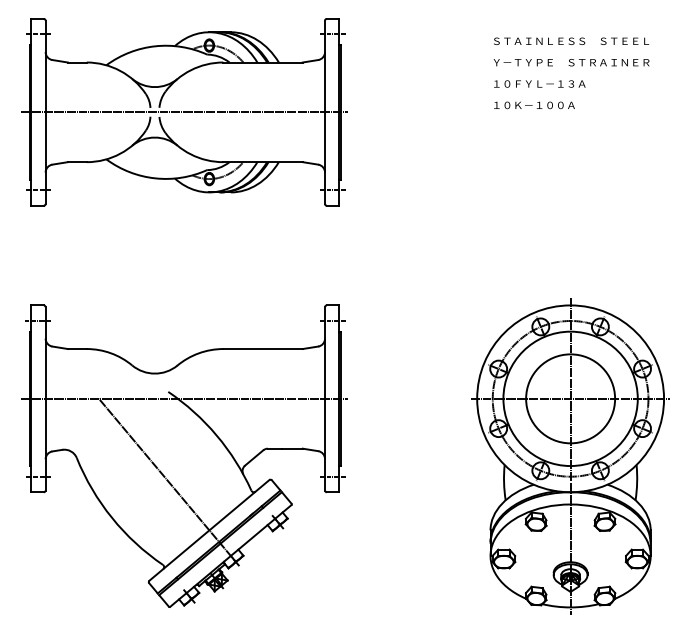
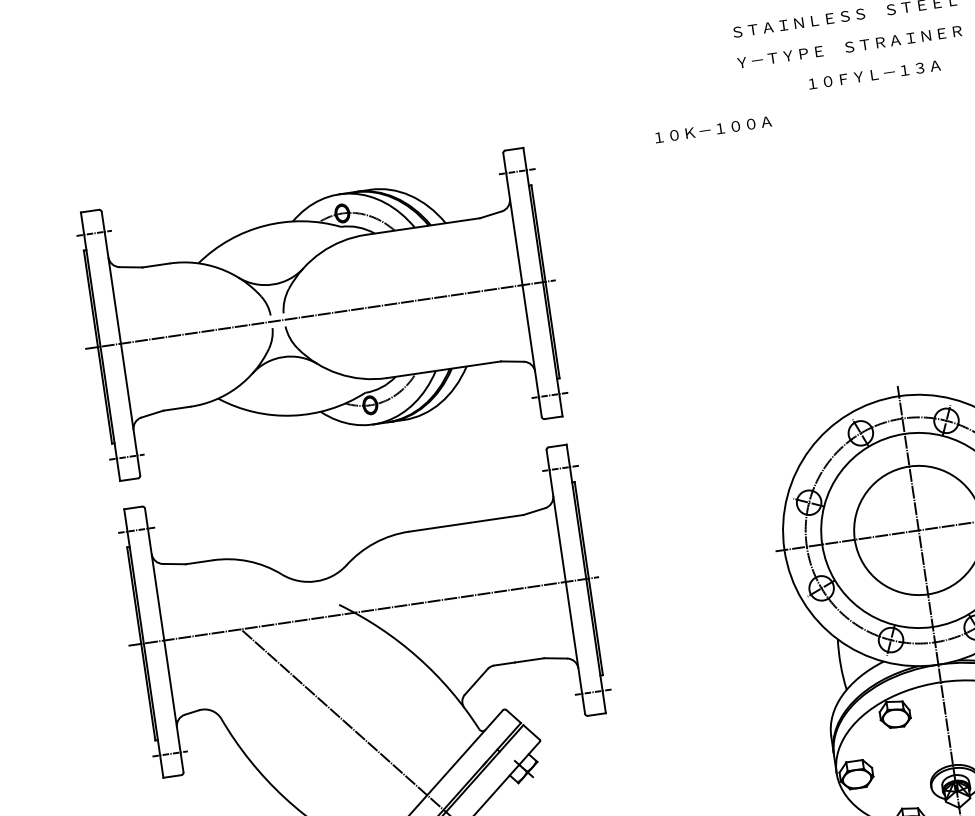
text: (539, 83) -> (874, 74), moved
text: (534, 105) -> (713, 129), moved
part: (184, 112) -> (320, 314), moved

